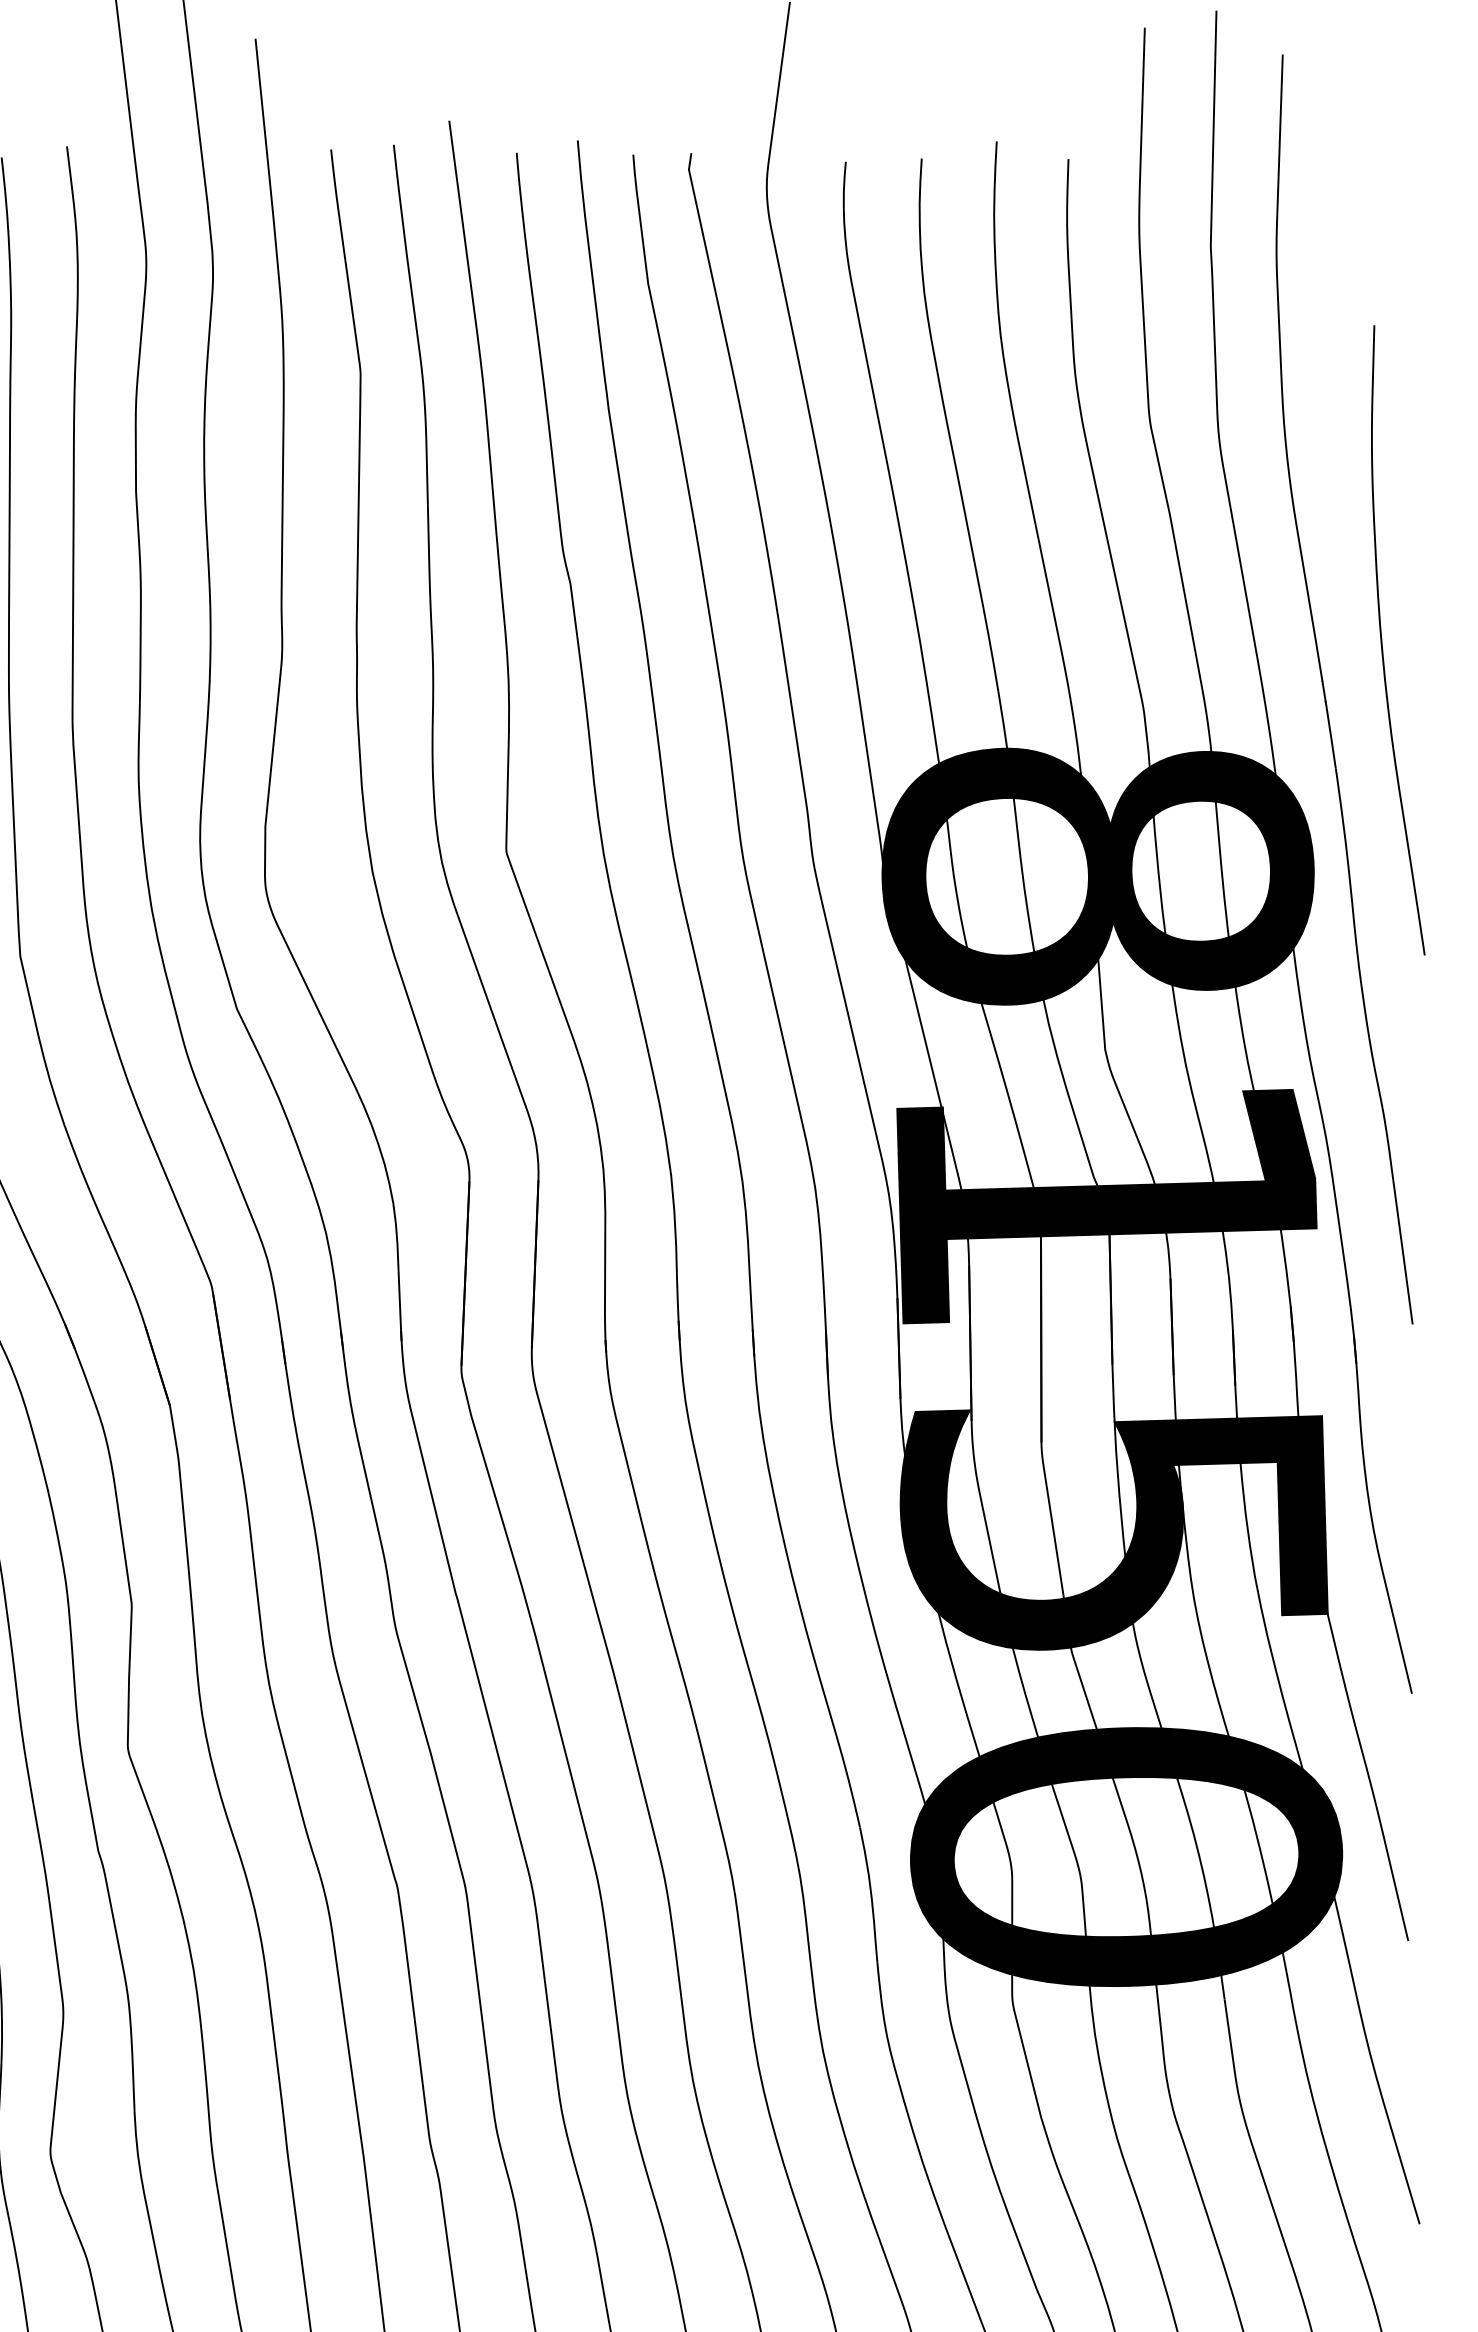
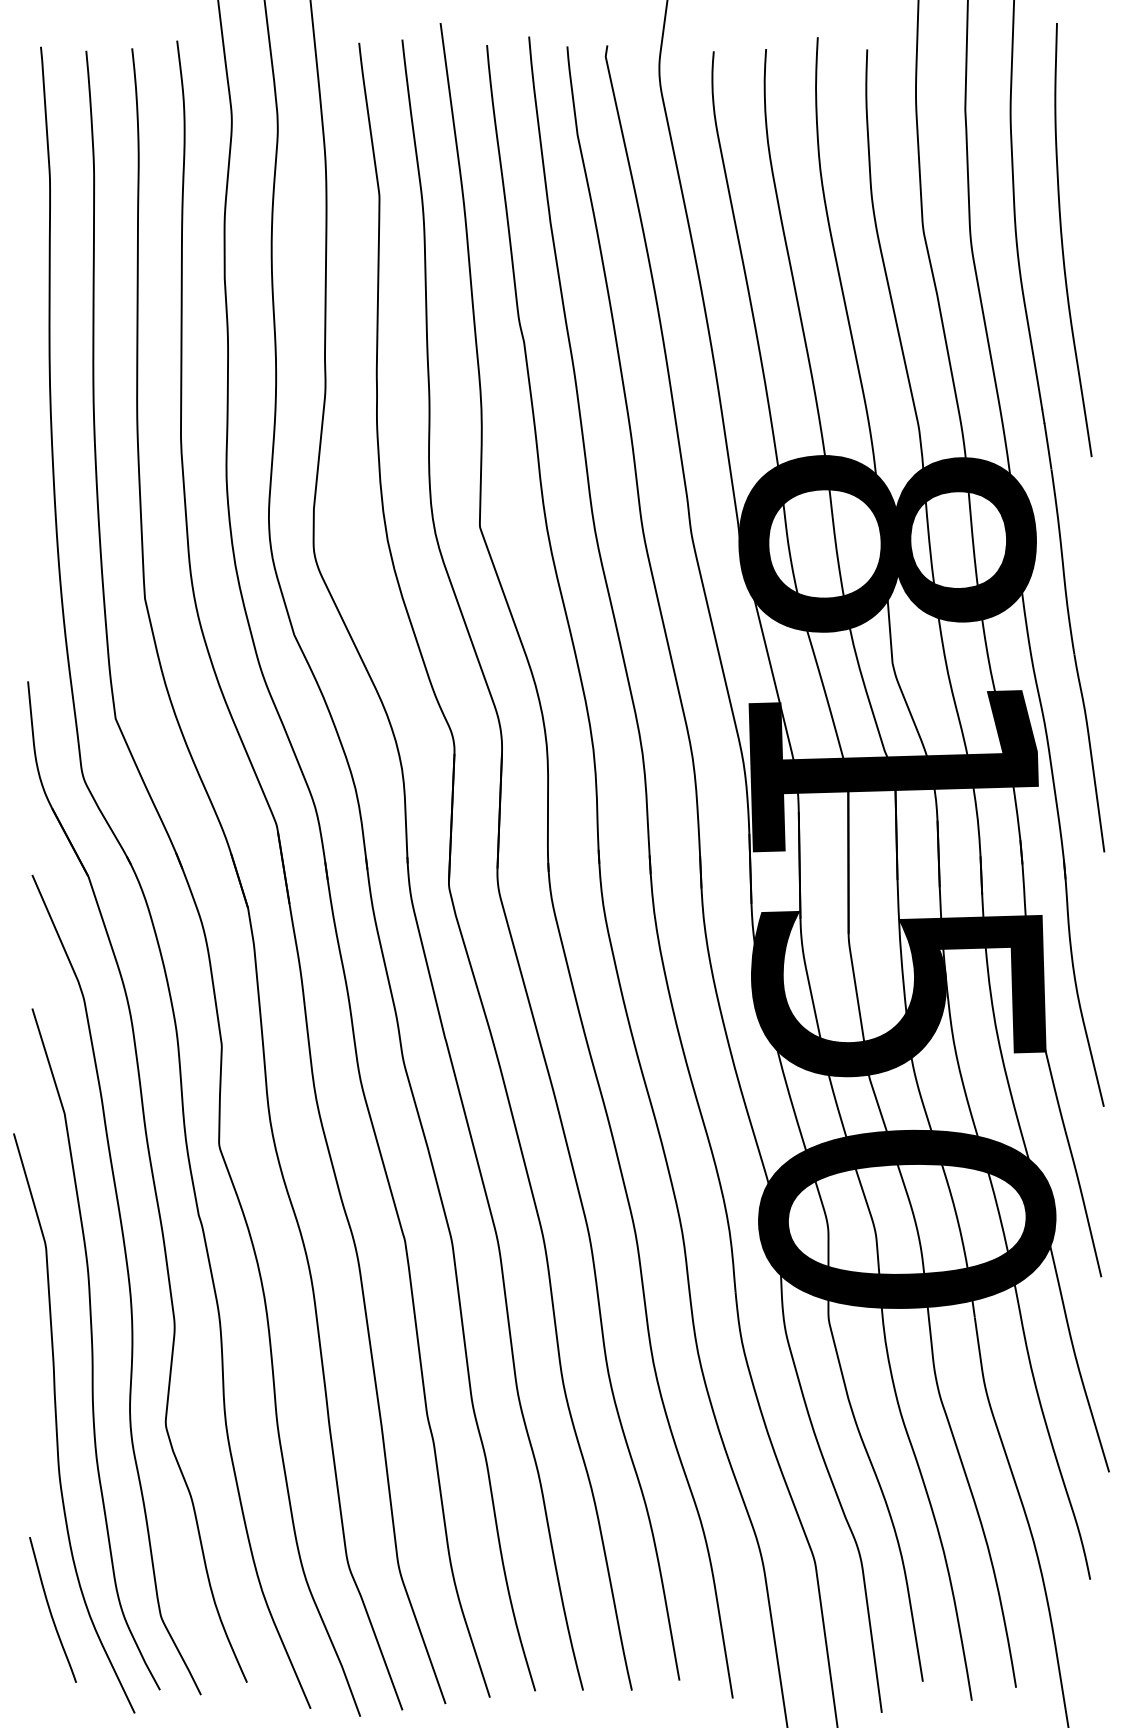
curve: (1383, 645) -> (1063, 243), moved

